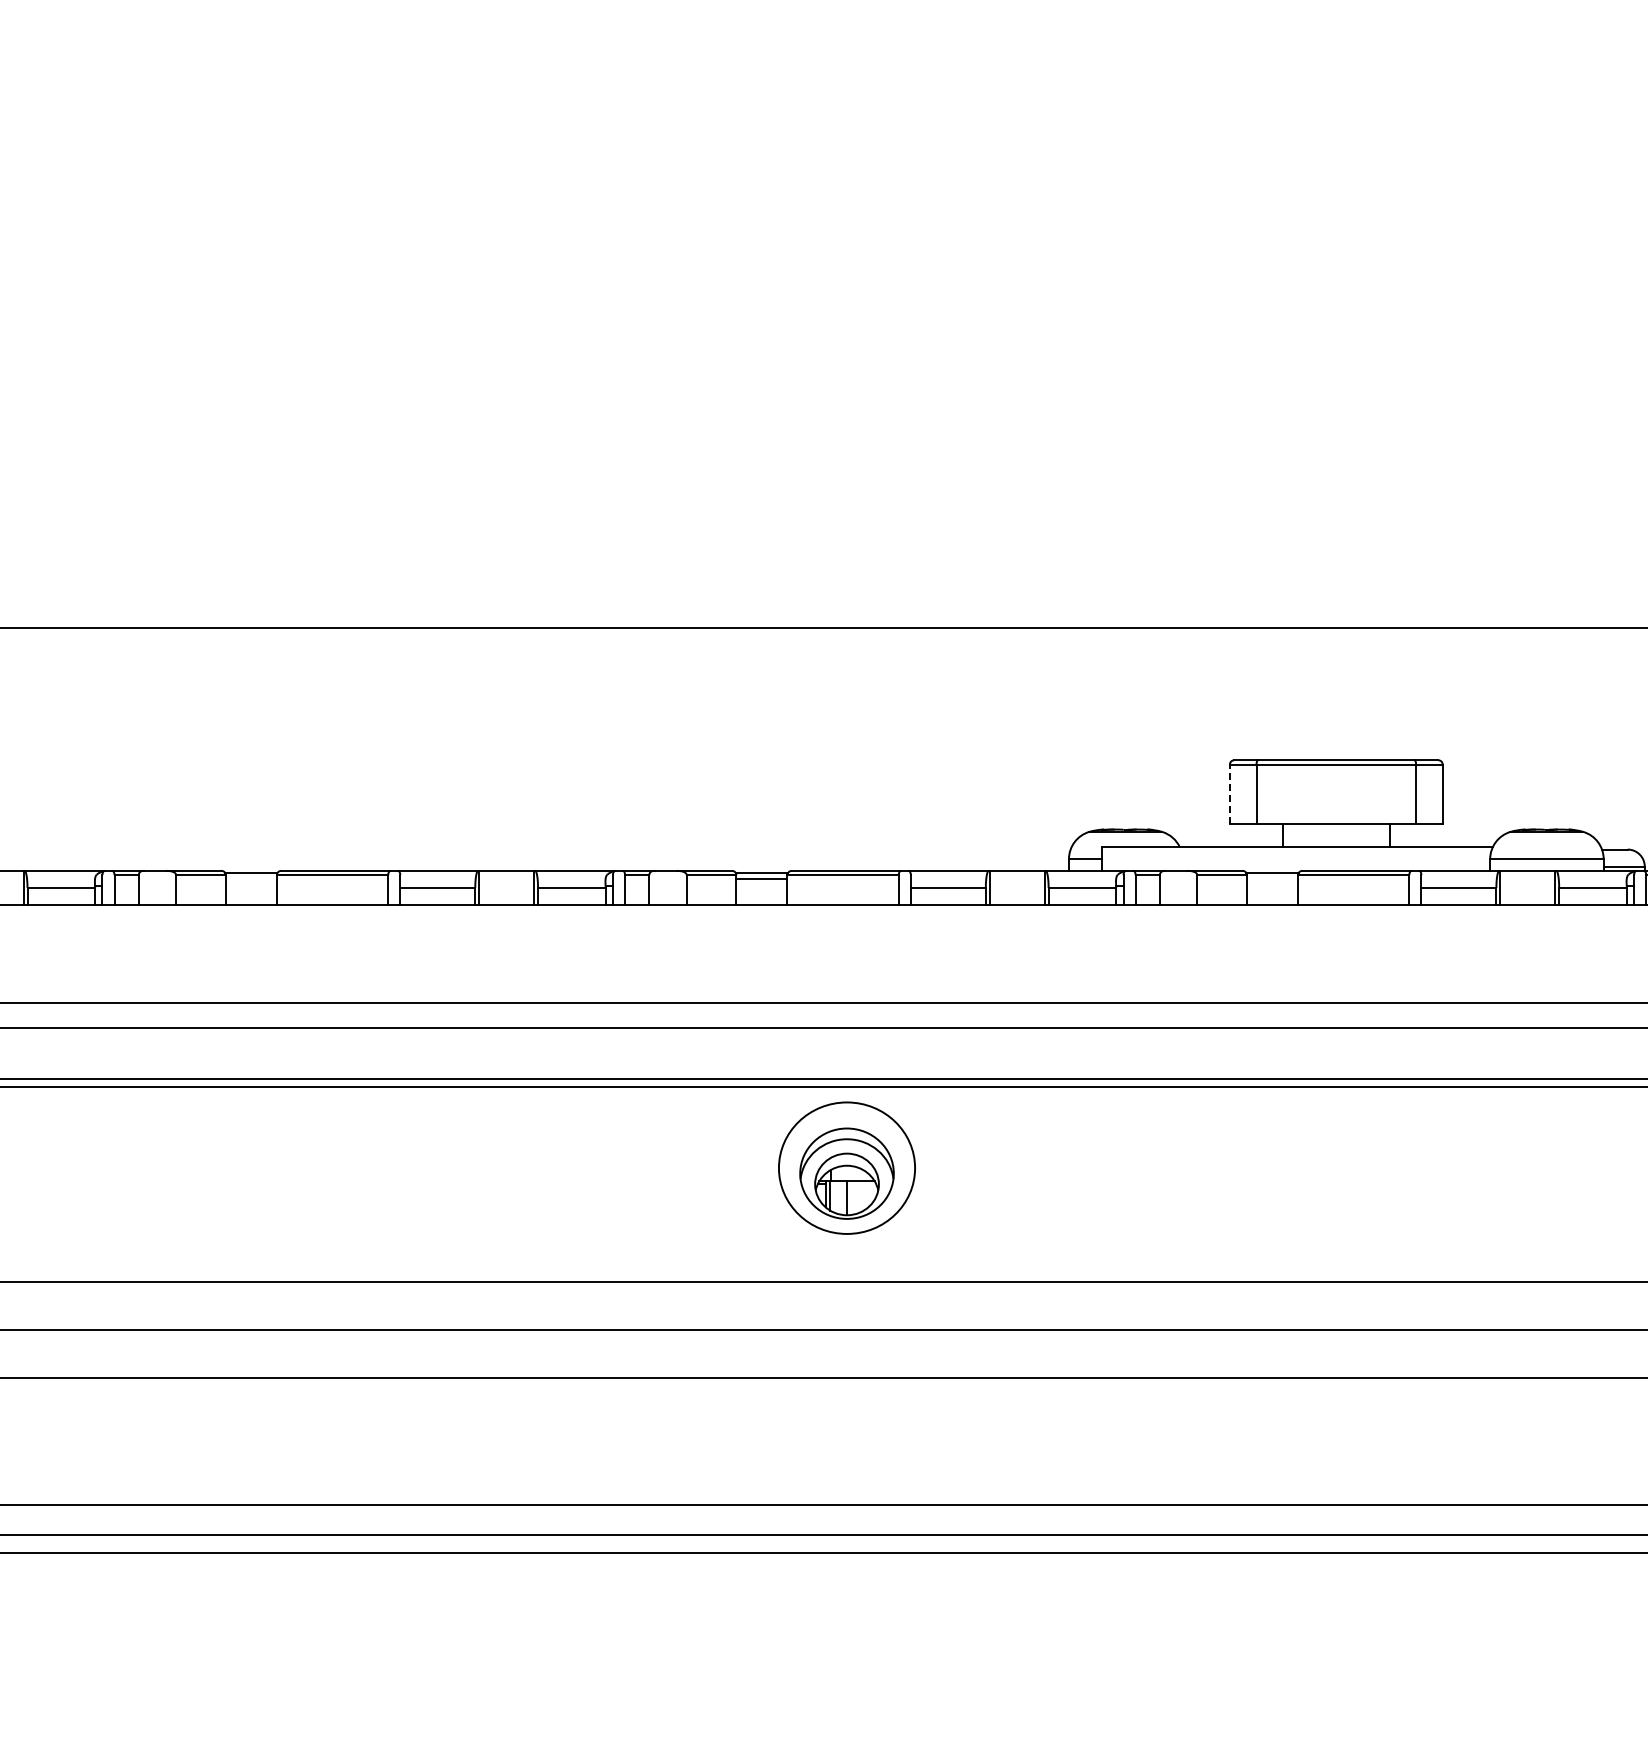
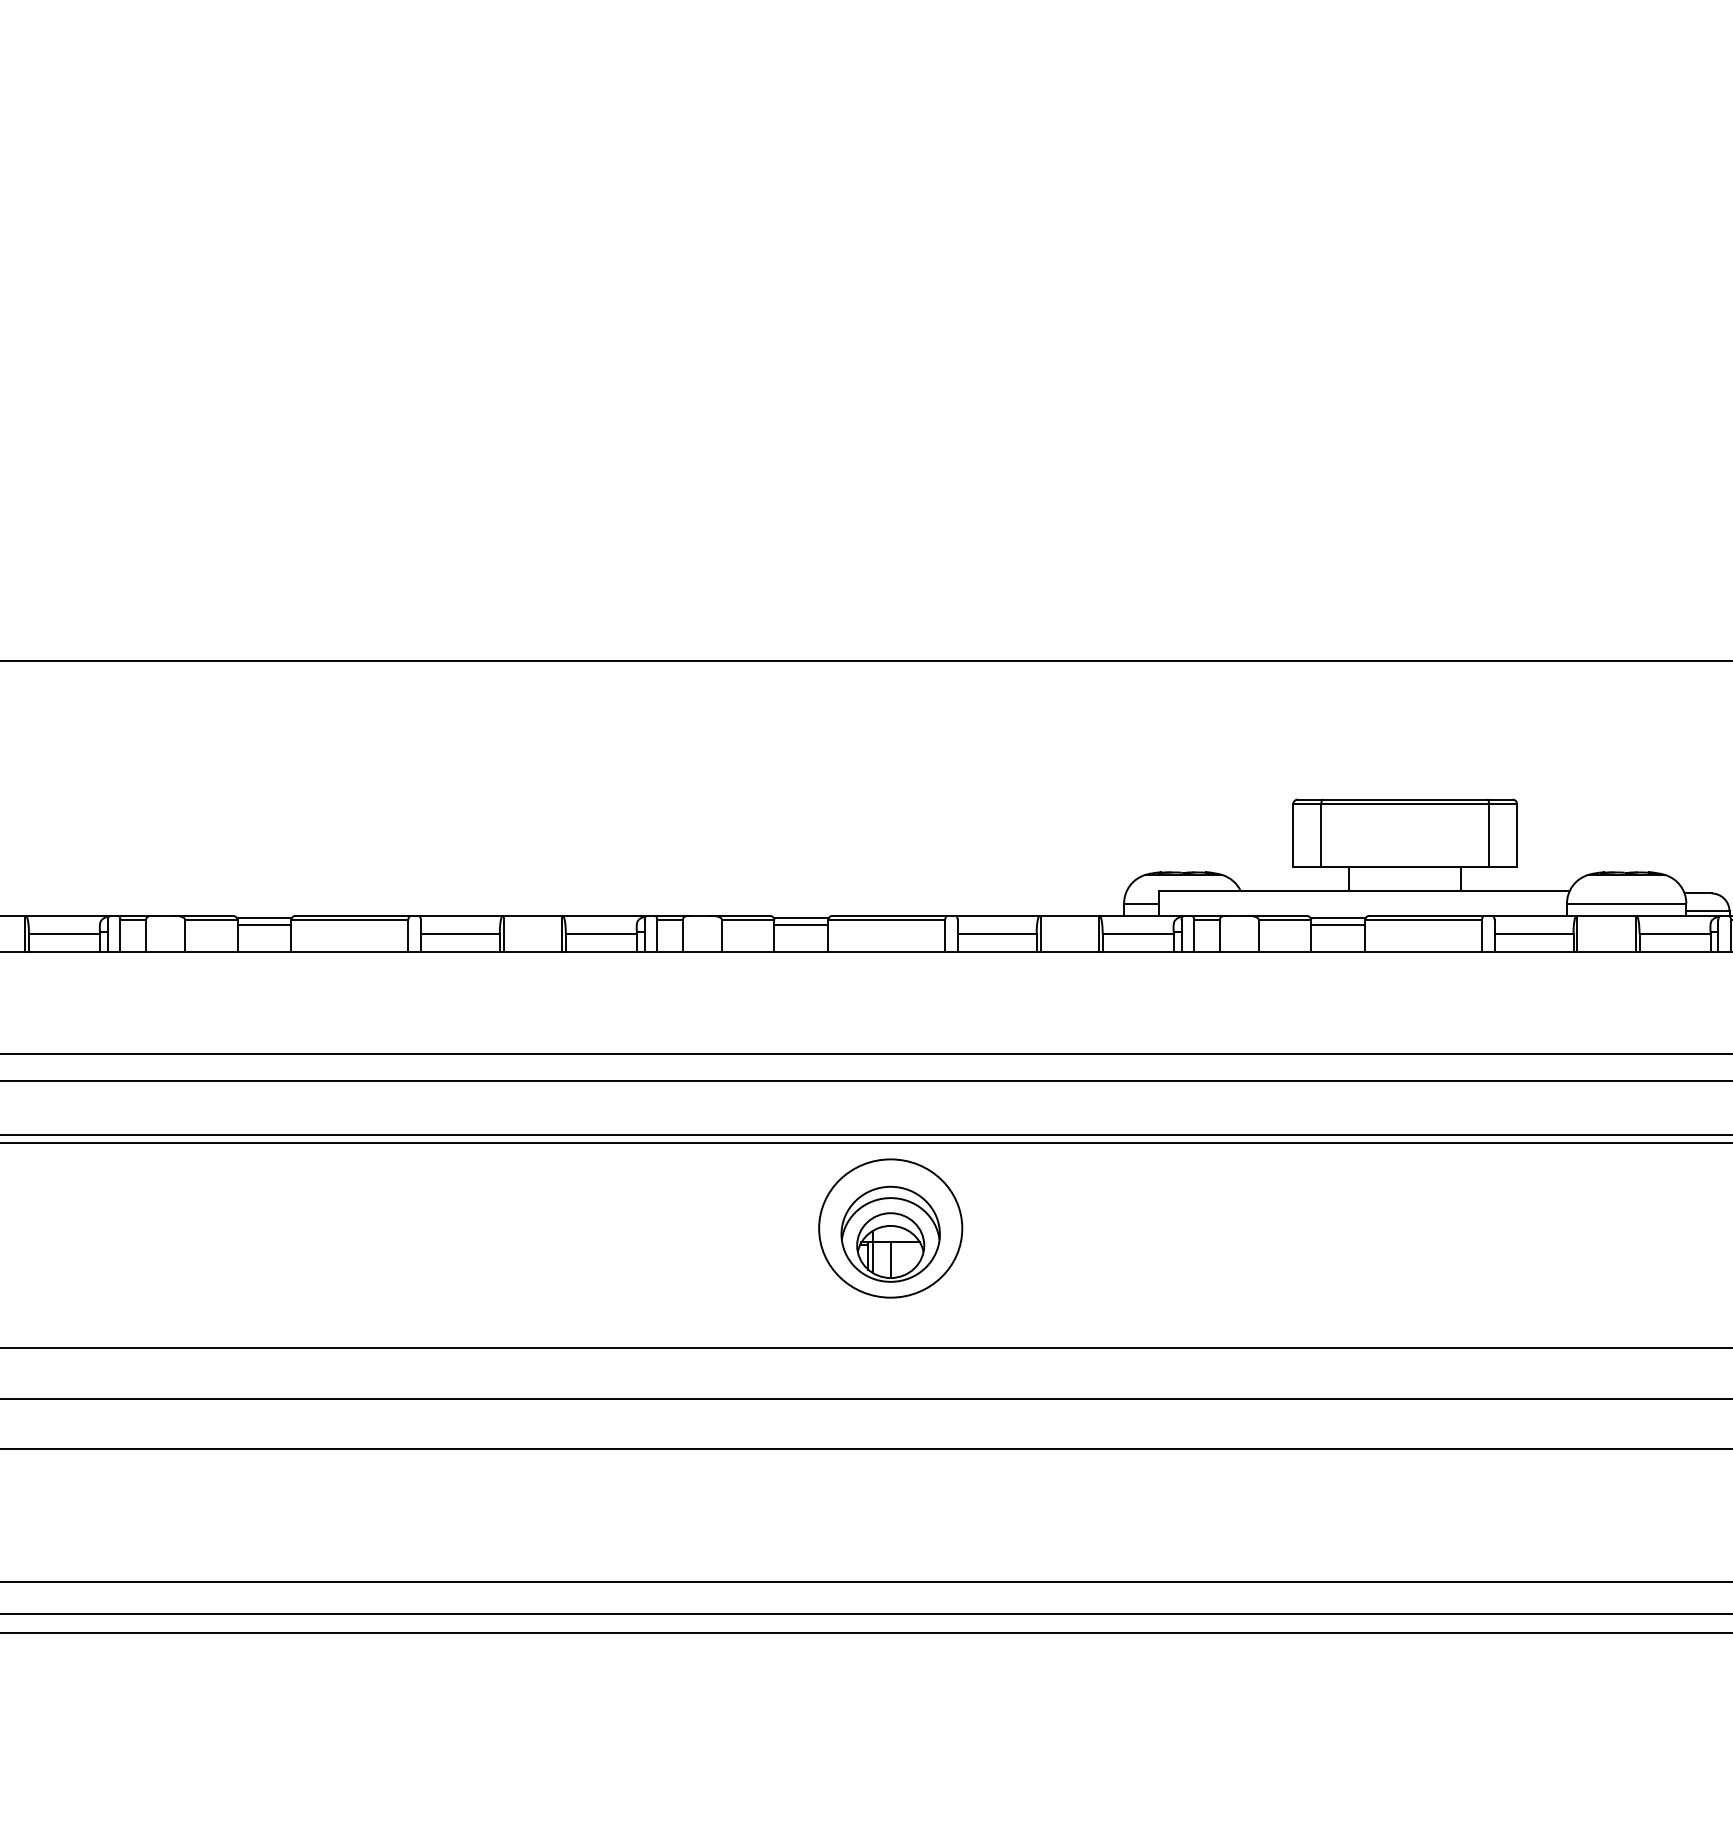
line: (1229, 794) -> (1292, 835), dashed -> solid
line: (250, 879) -> (263, 924), added
line: (1272, 879) -> (1338, 924), added

